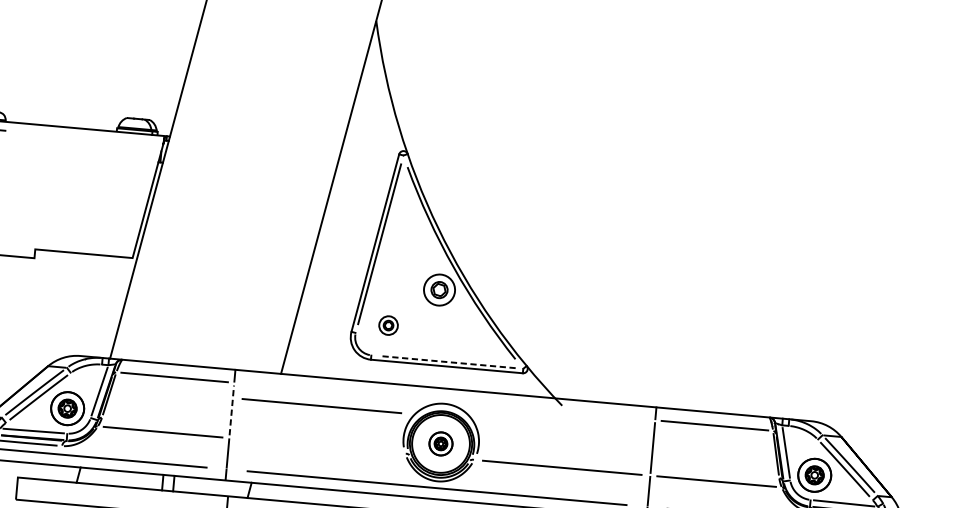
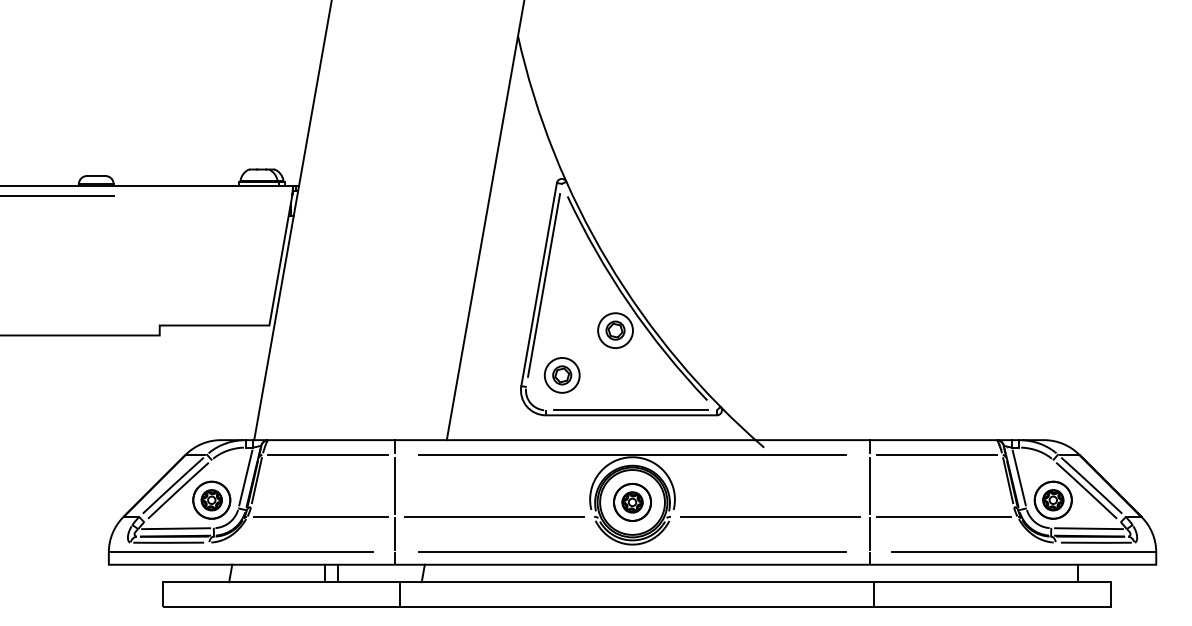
part: (388, 325) -> (561, 375), size x1.67
line: (446, 362) -> (630, 410), dashed -> solid
line: (444, 401) -> (632, 454), added
line: (321, 405) -> (494, 516), moved
line: (231, 410) -> (395, 485), dashed -> solid
part: (440, 443) -> (632, 502), size x1.43

